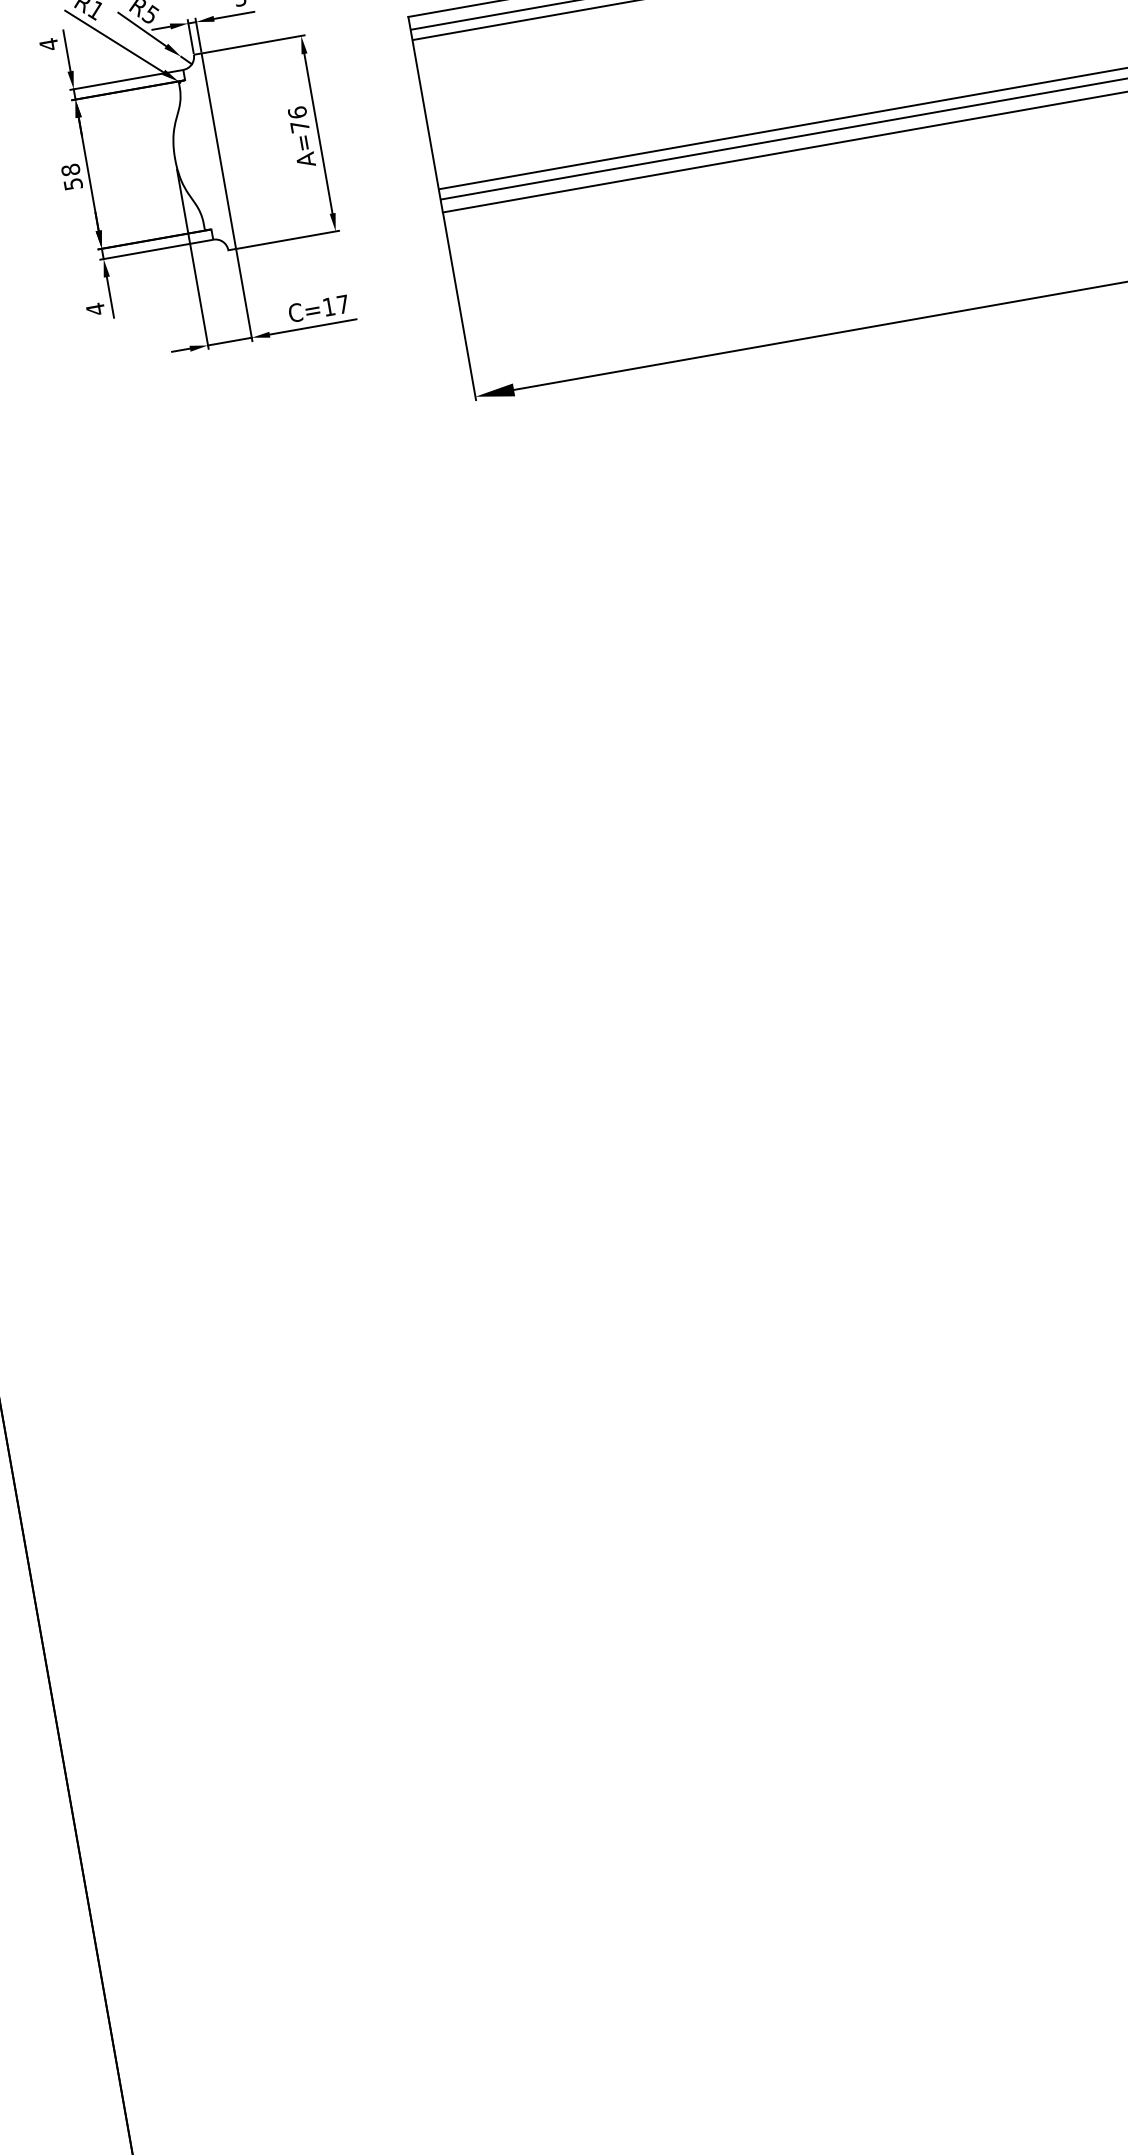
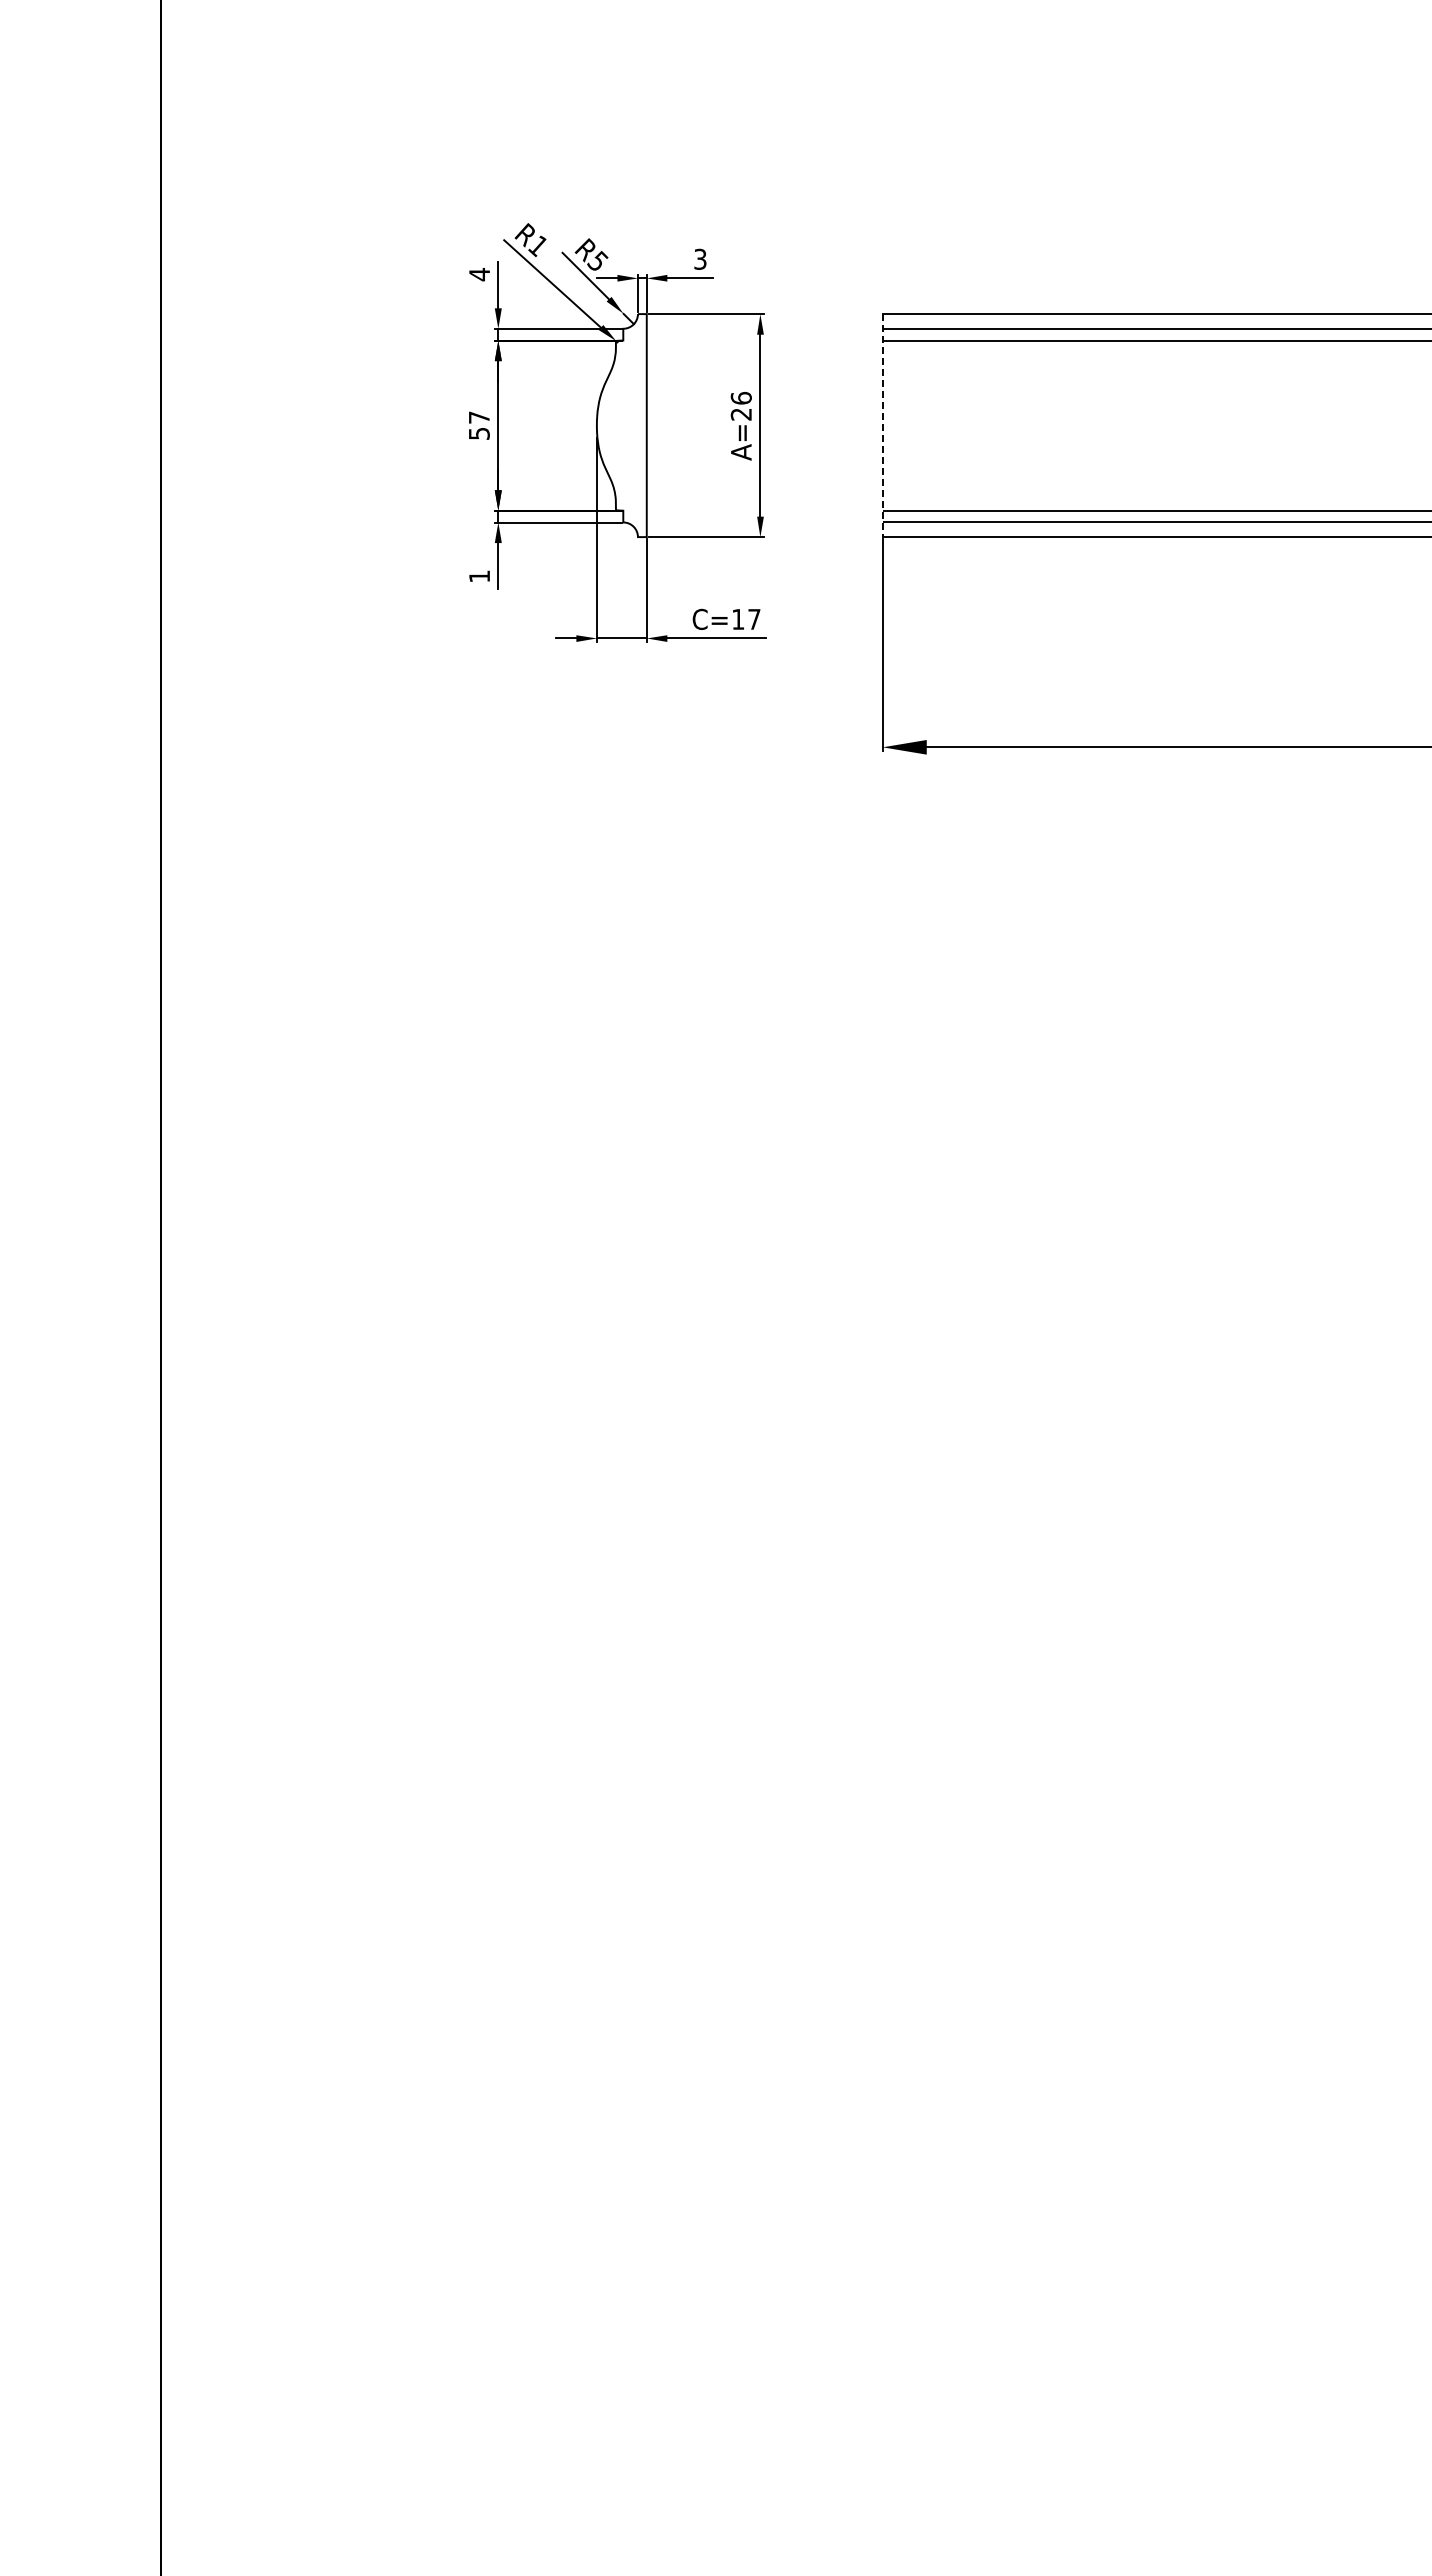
line: (425, 114) -> (882, 425), solid -> dashed
text: (299, 126) -> (740, 414), A=76 -> A=26
text: (70, 170) -> (478, 417), 58 -> 57
text: (95, 309) -> (479, 576), 4 -> 1

